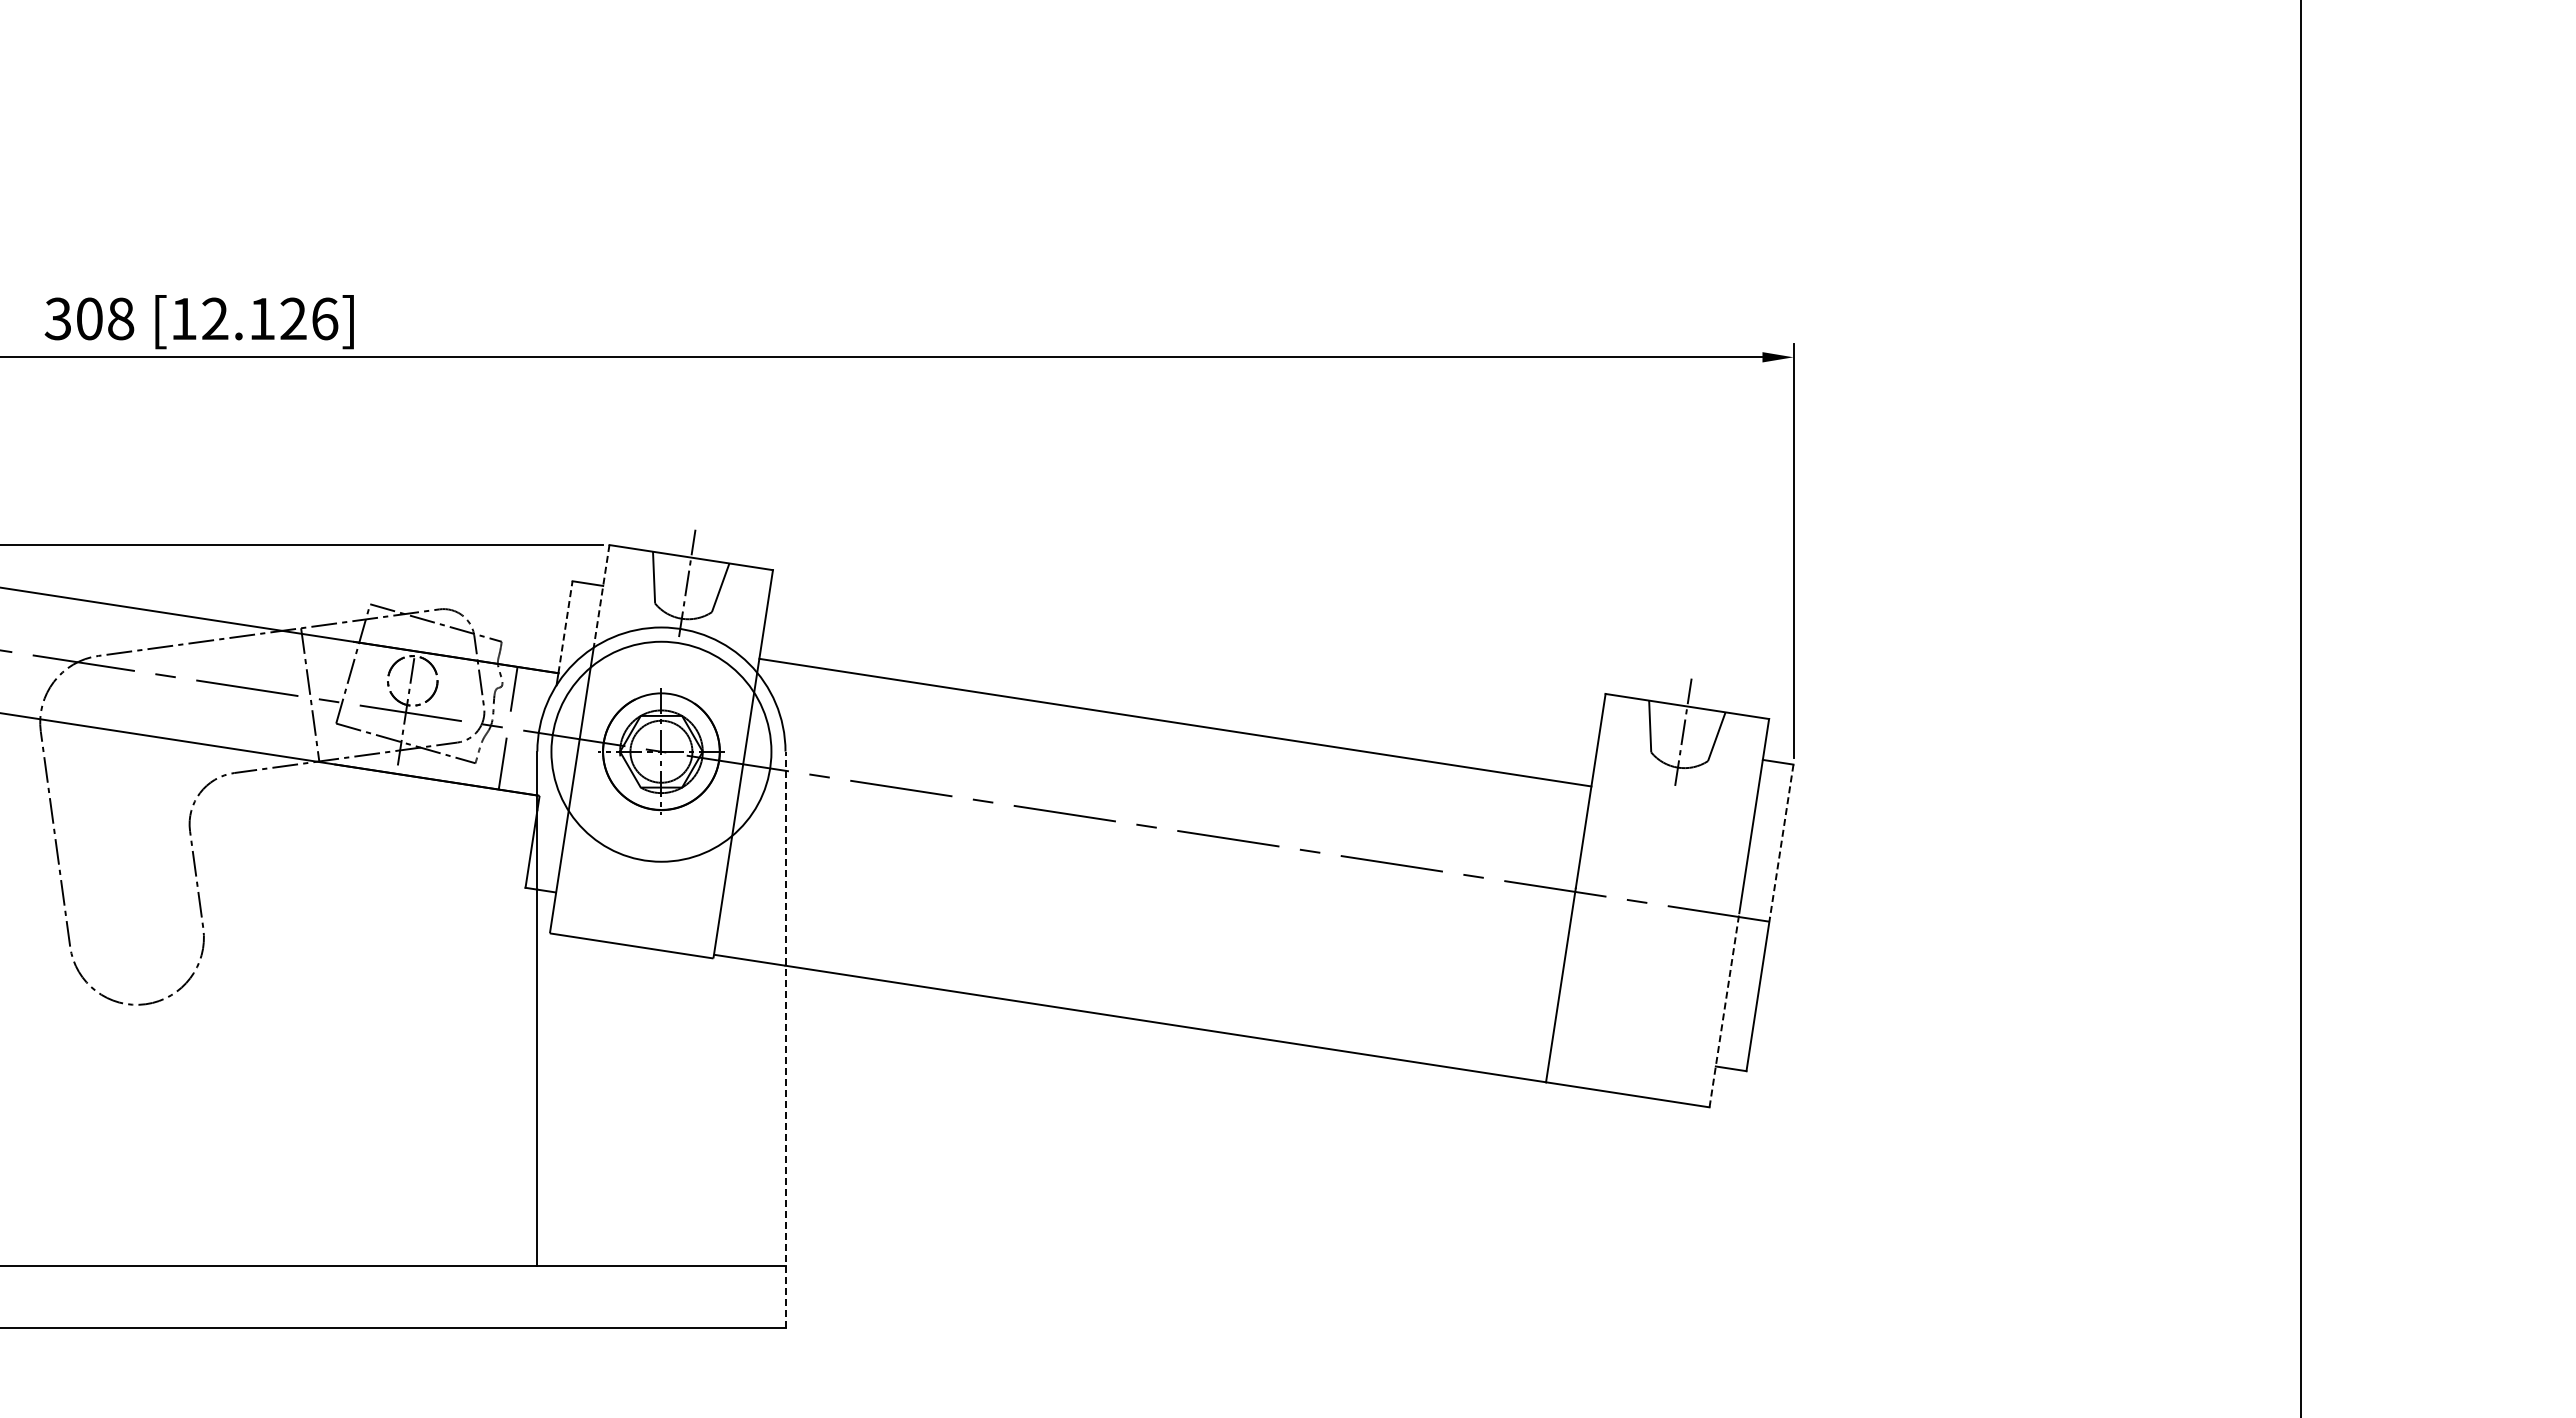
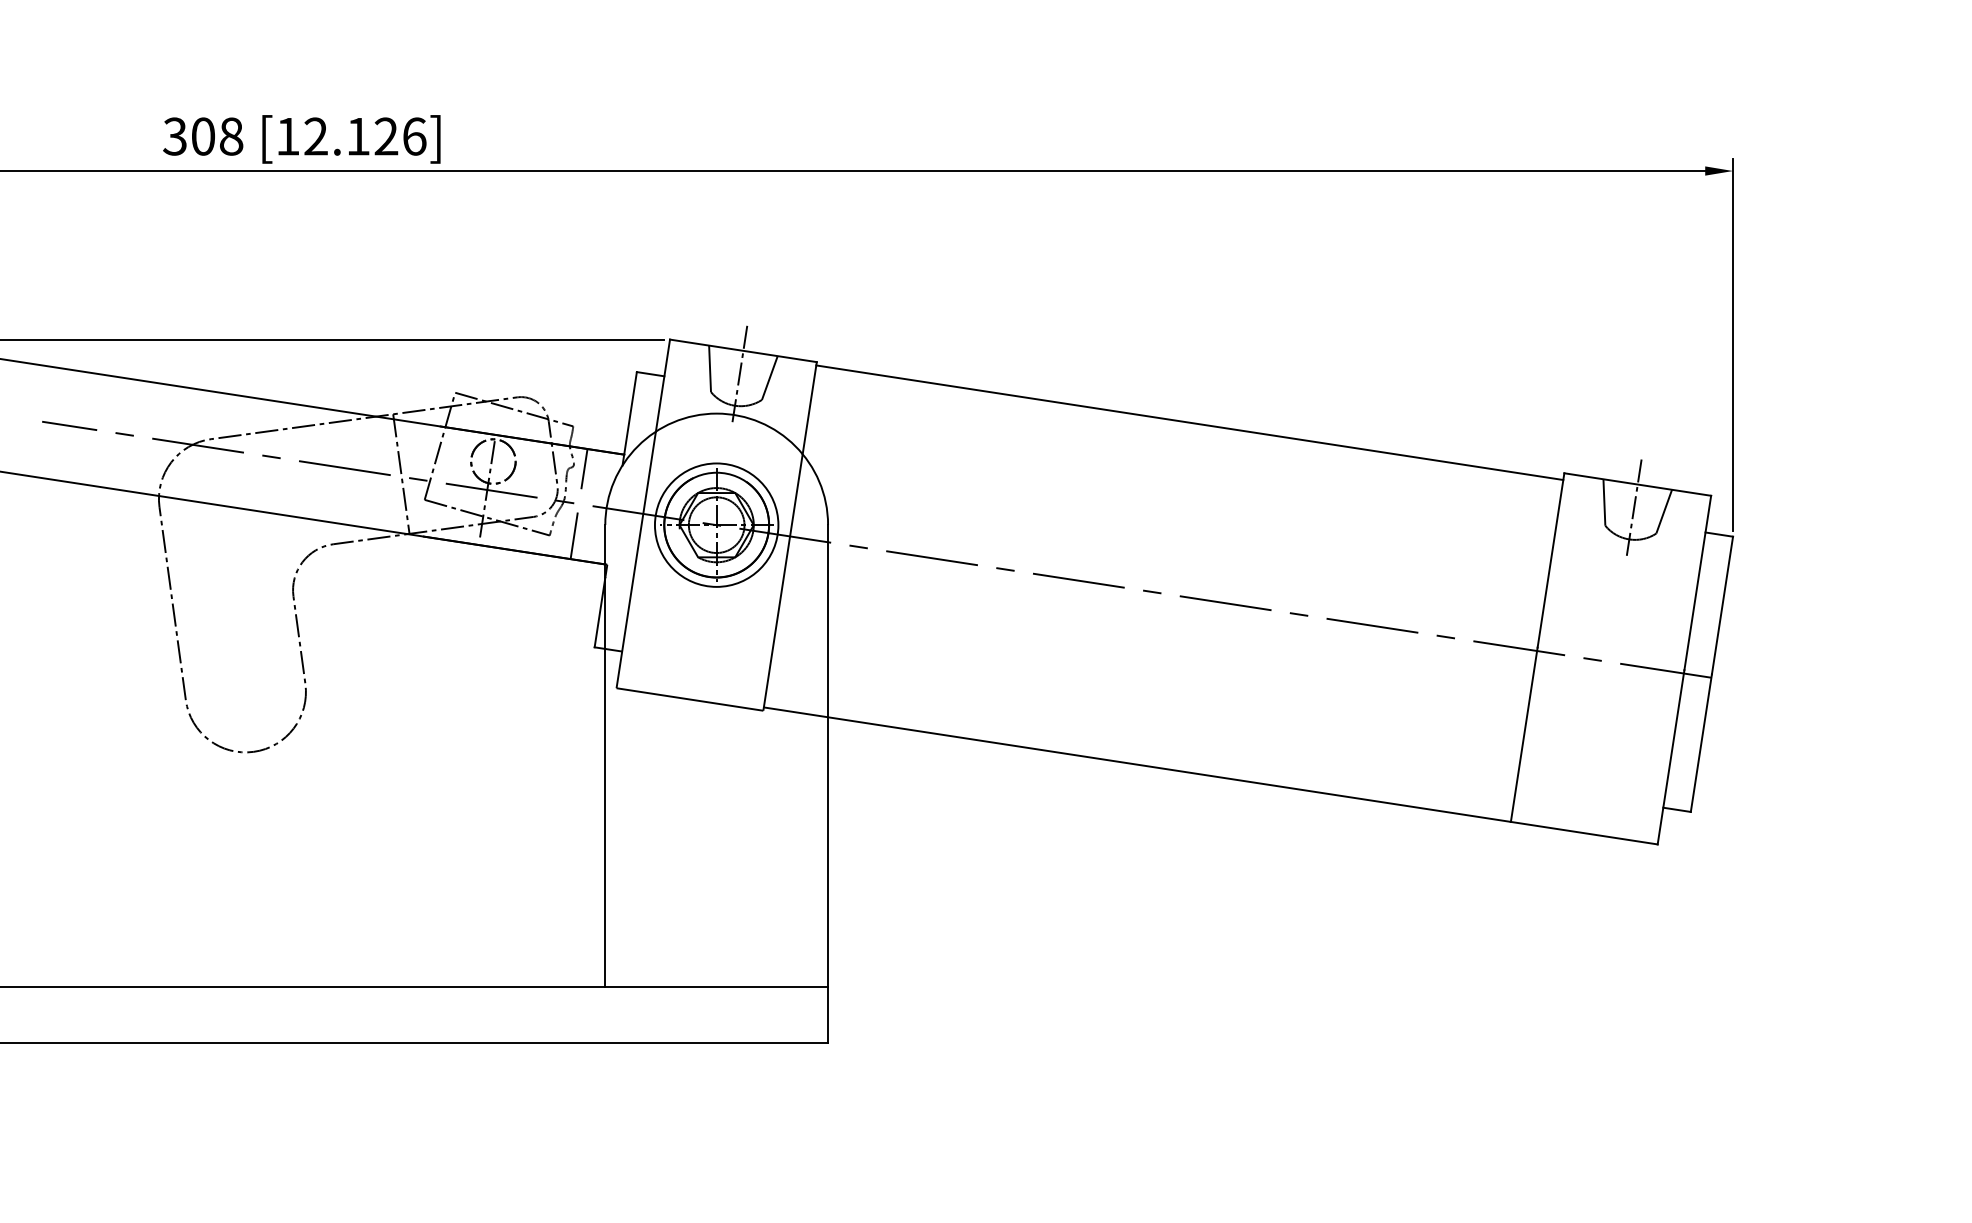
line: (601, 596) -> (662, 385), dashed -> solid
line: (565, 627) -> (630, 413), dashed -> solid
line: (1175, 722) -> (1189, 422), moved
circle: (661, 751) -> (716, 524), size x0.62
line: (1781, 841) -> (1722, 605), dashed -> solid
line: (1724, 1009) -> (1671, 756), dashed -> solid
line: (785, 1039) -> (828, 783), dashed -> solid

